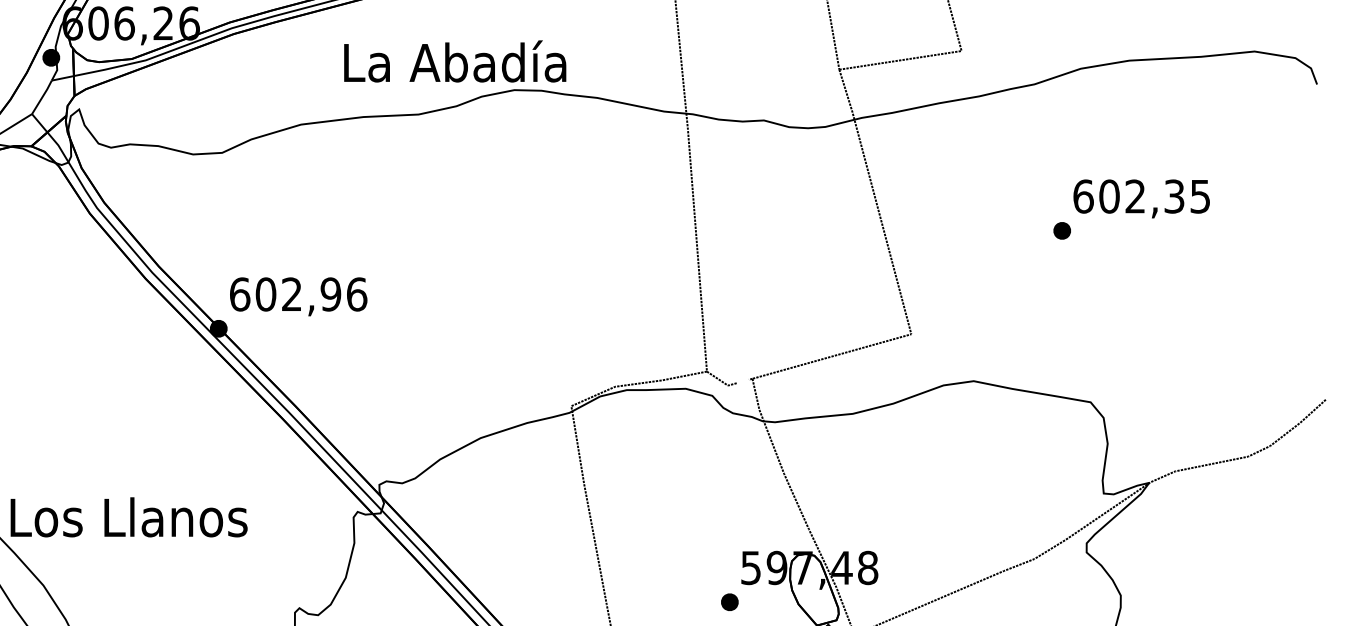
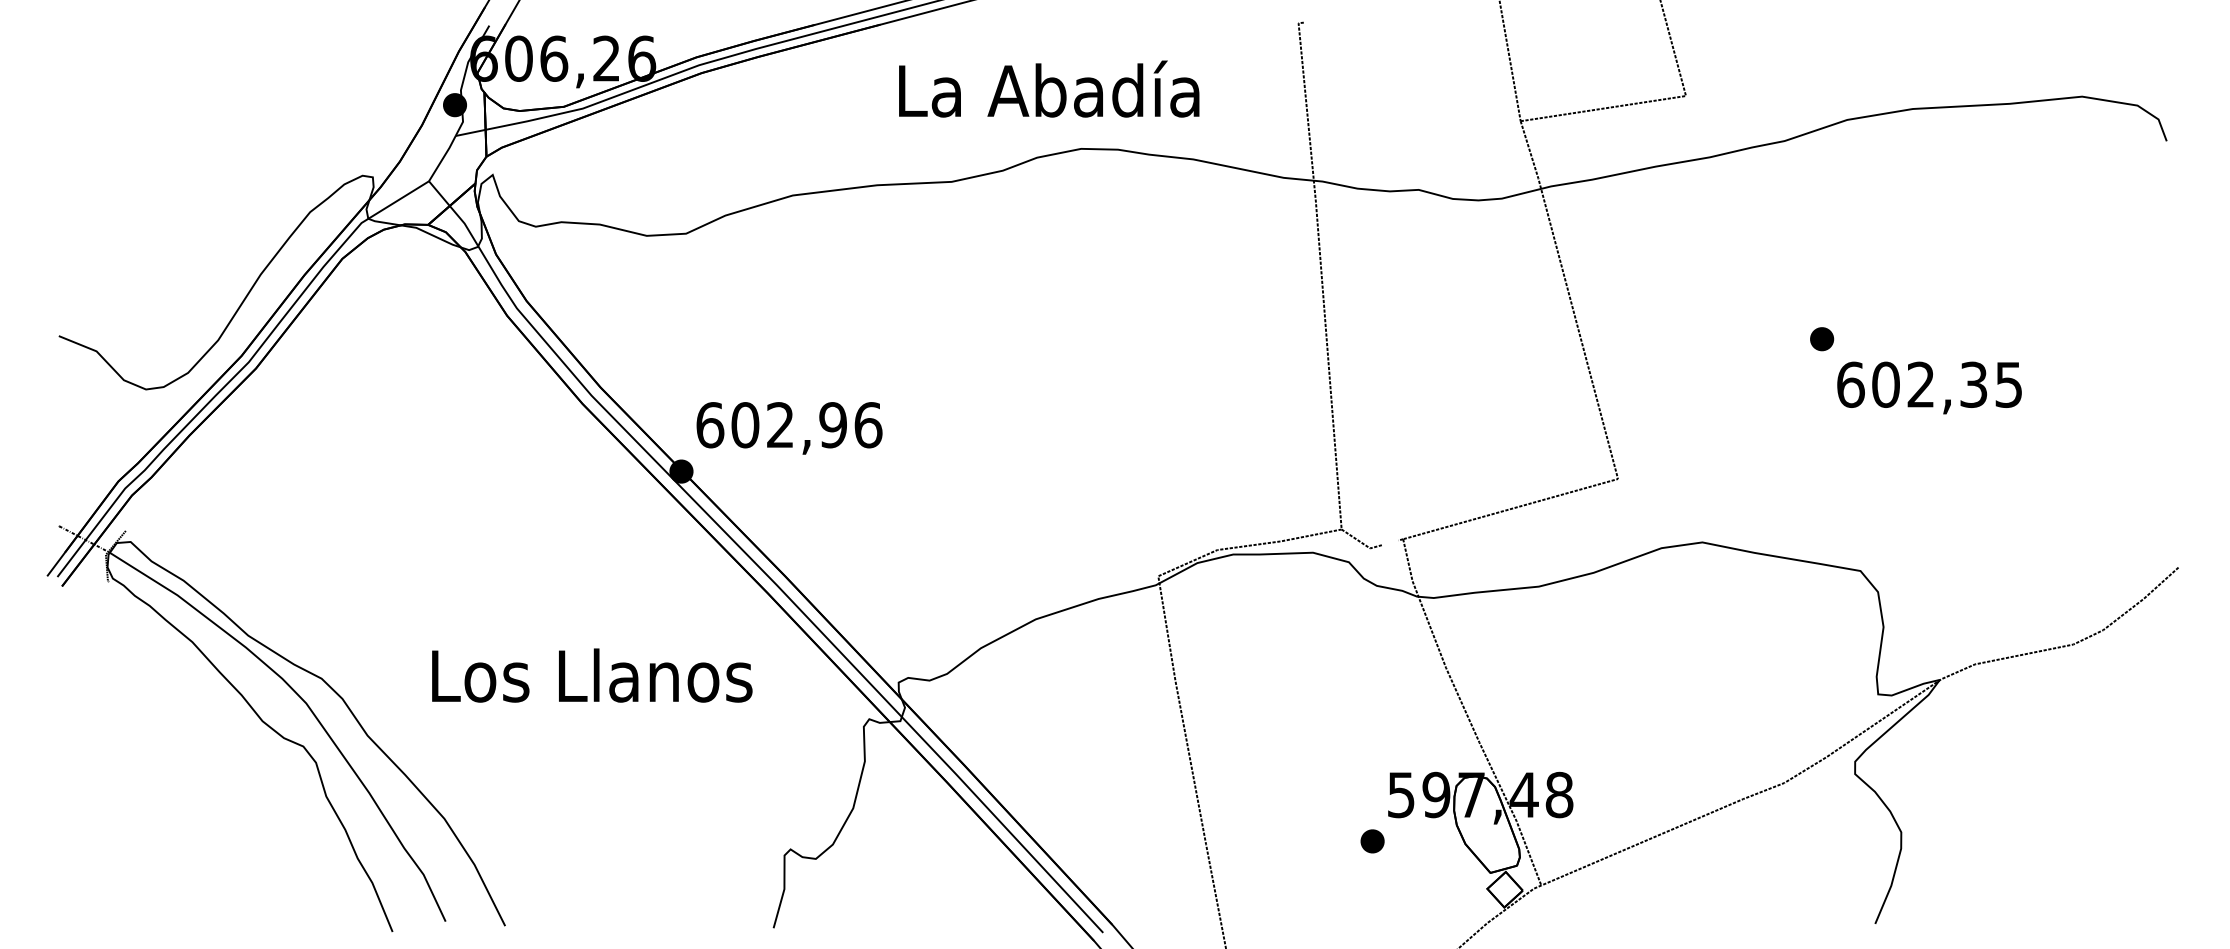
text: (455, 61) -> (1049, 88), moved
text: (1141, 198) -> (1929, 387), moved
text: (129, 517) -> (592, 675), moved

